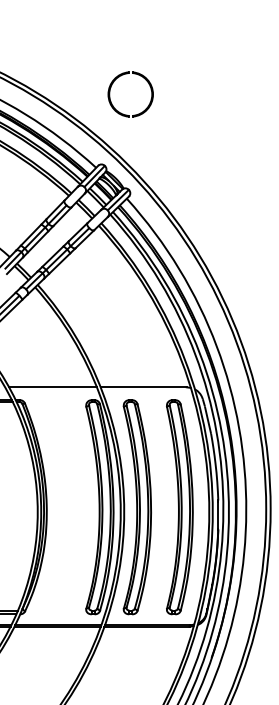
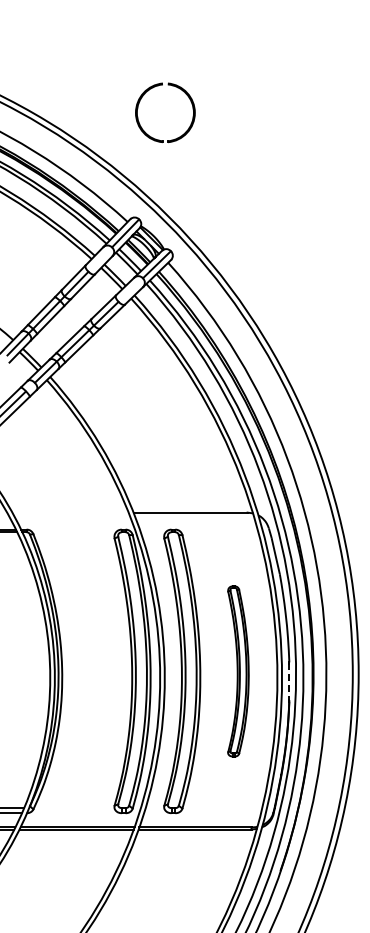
part: (121, 76) -> (153, 88), moved
line: (53, 387) -> (70, 512), removed
part: (179, 507) -> (238, 671), size x0.6
line: (217, 514) -> (288, 681), solid -> dashed

